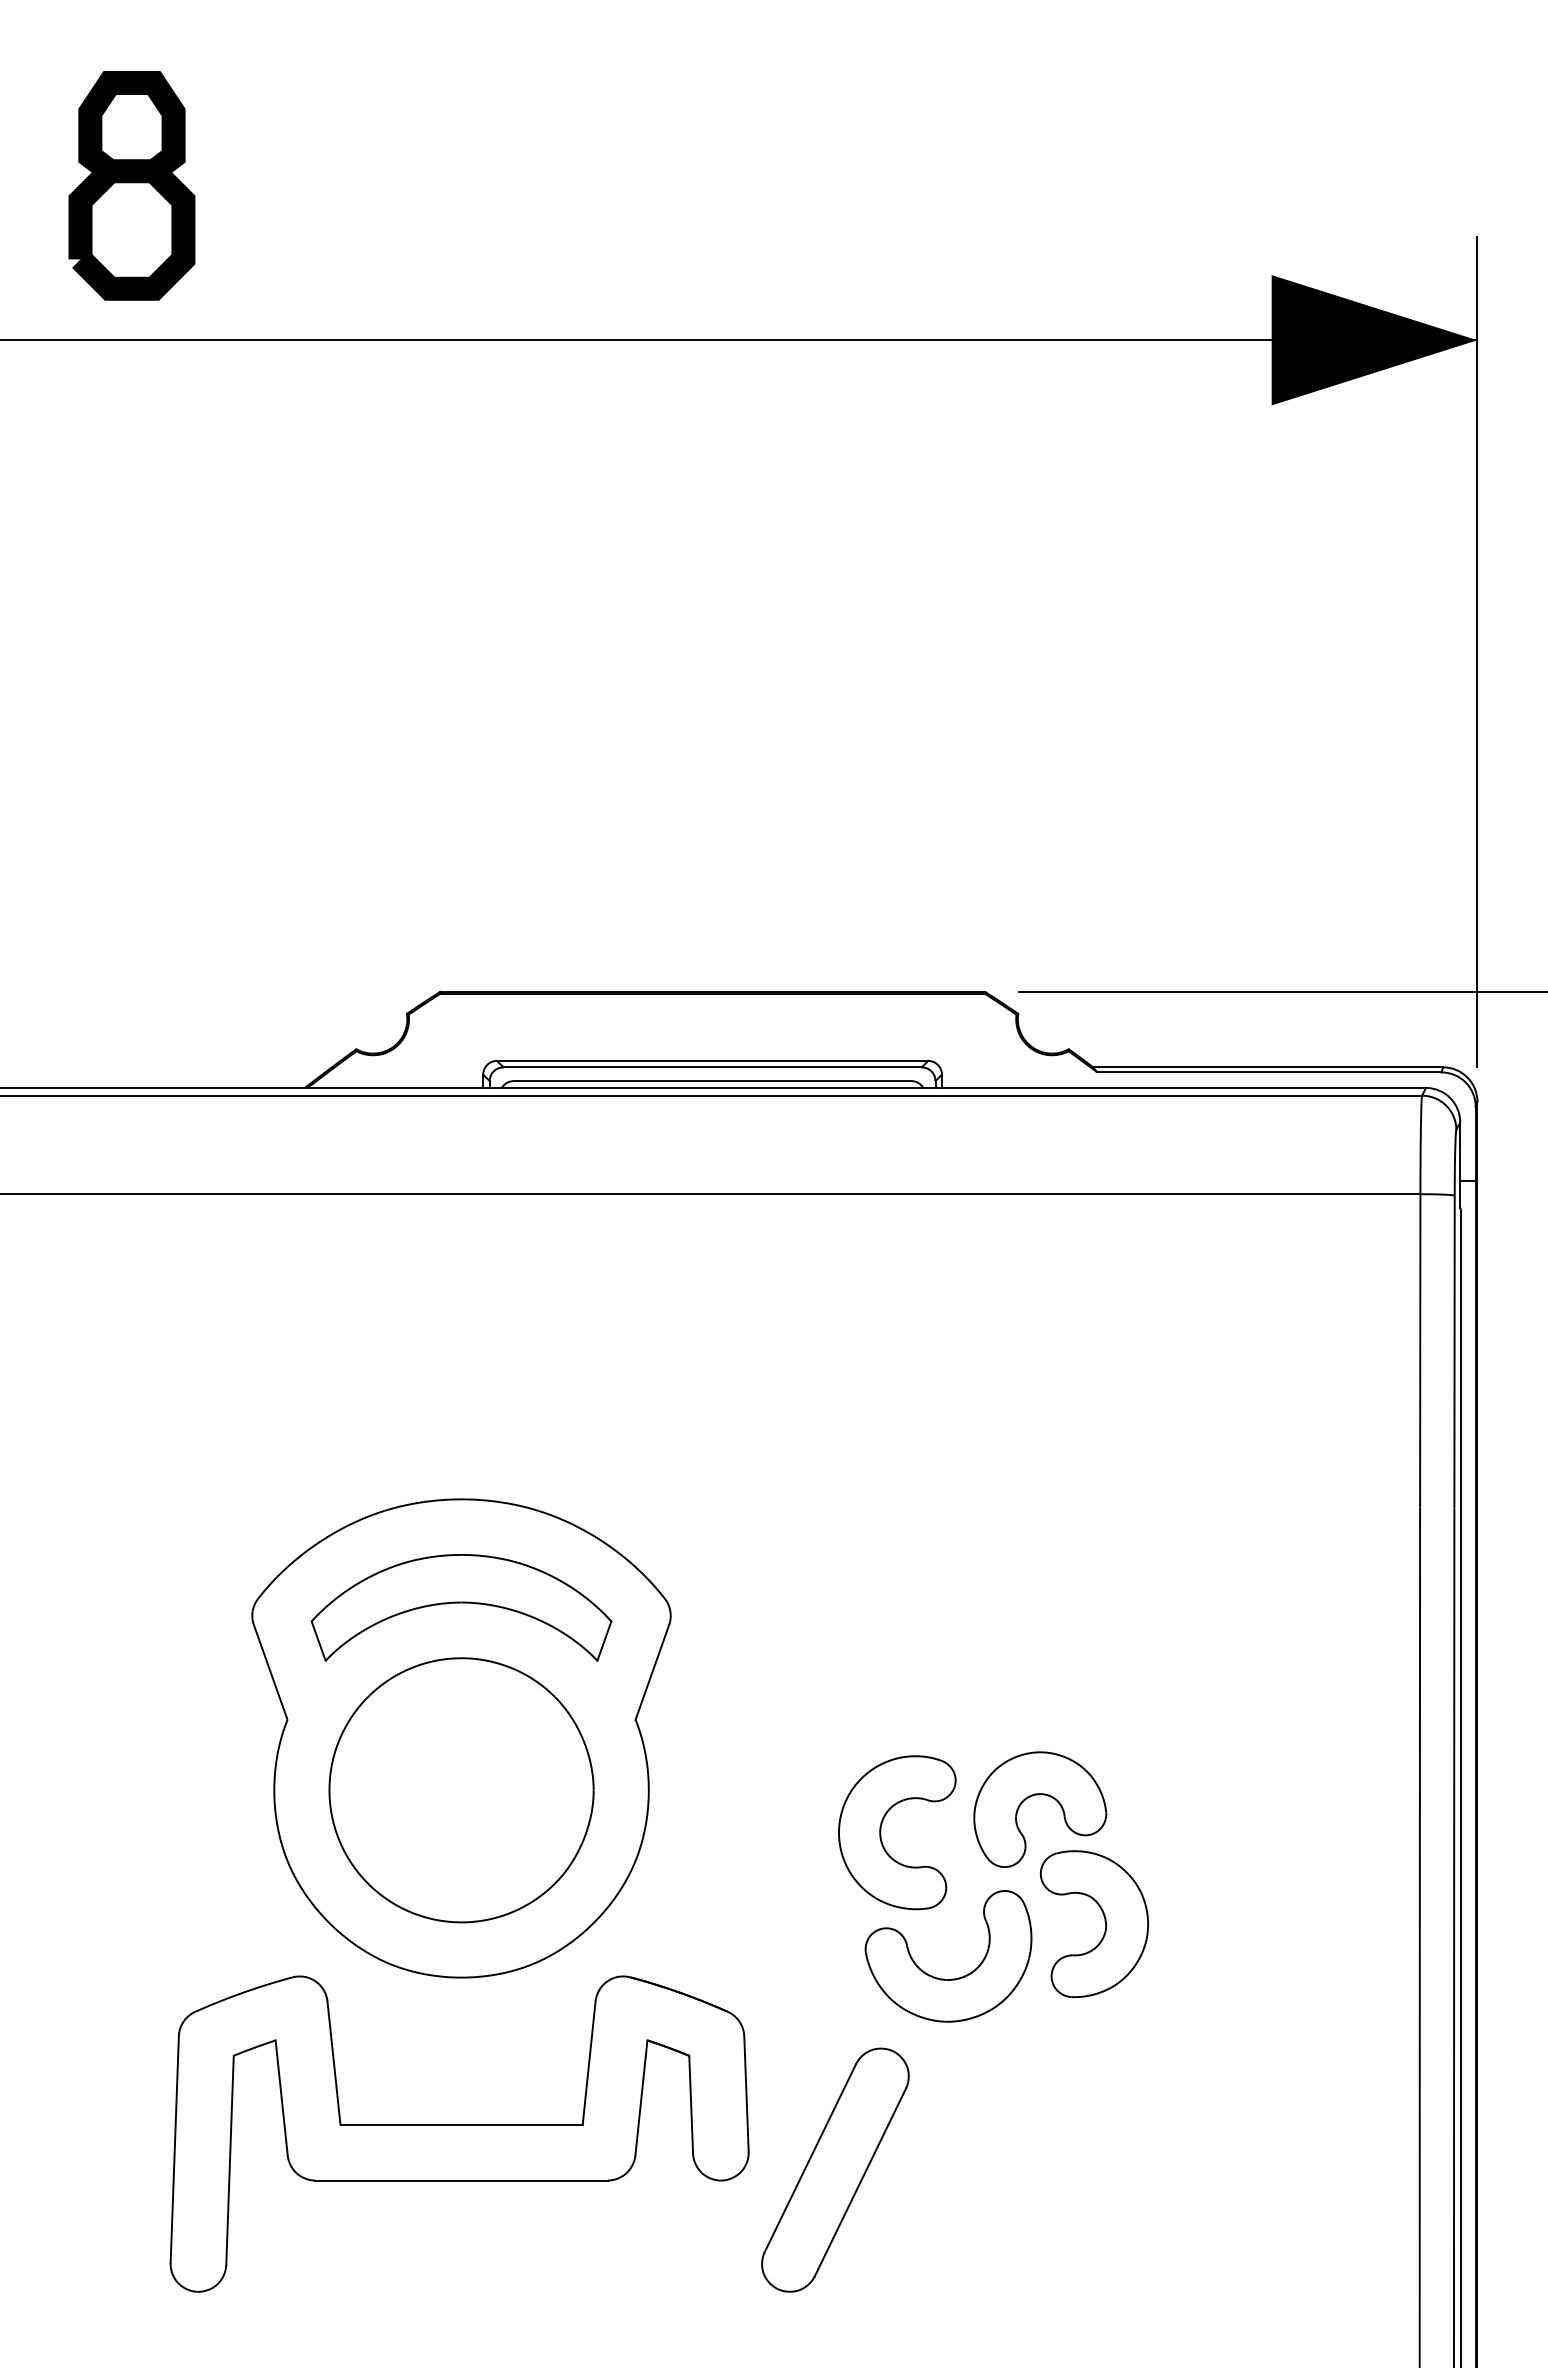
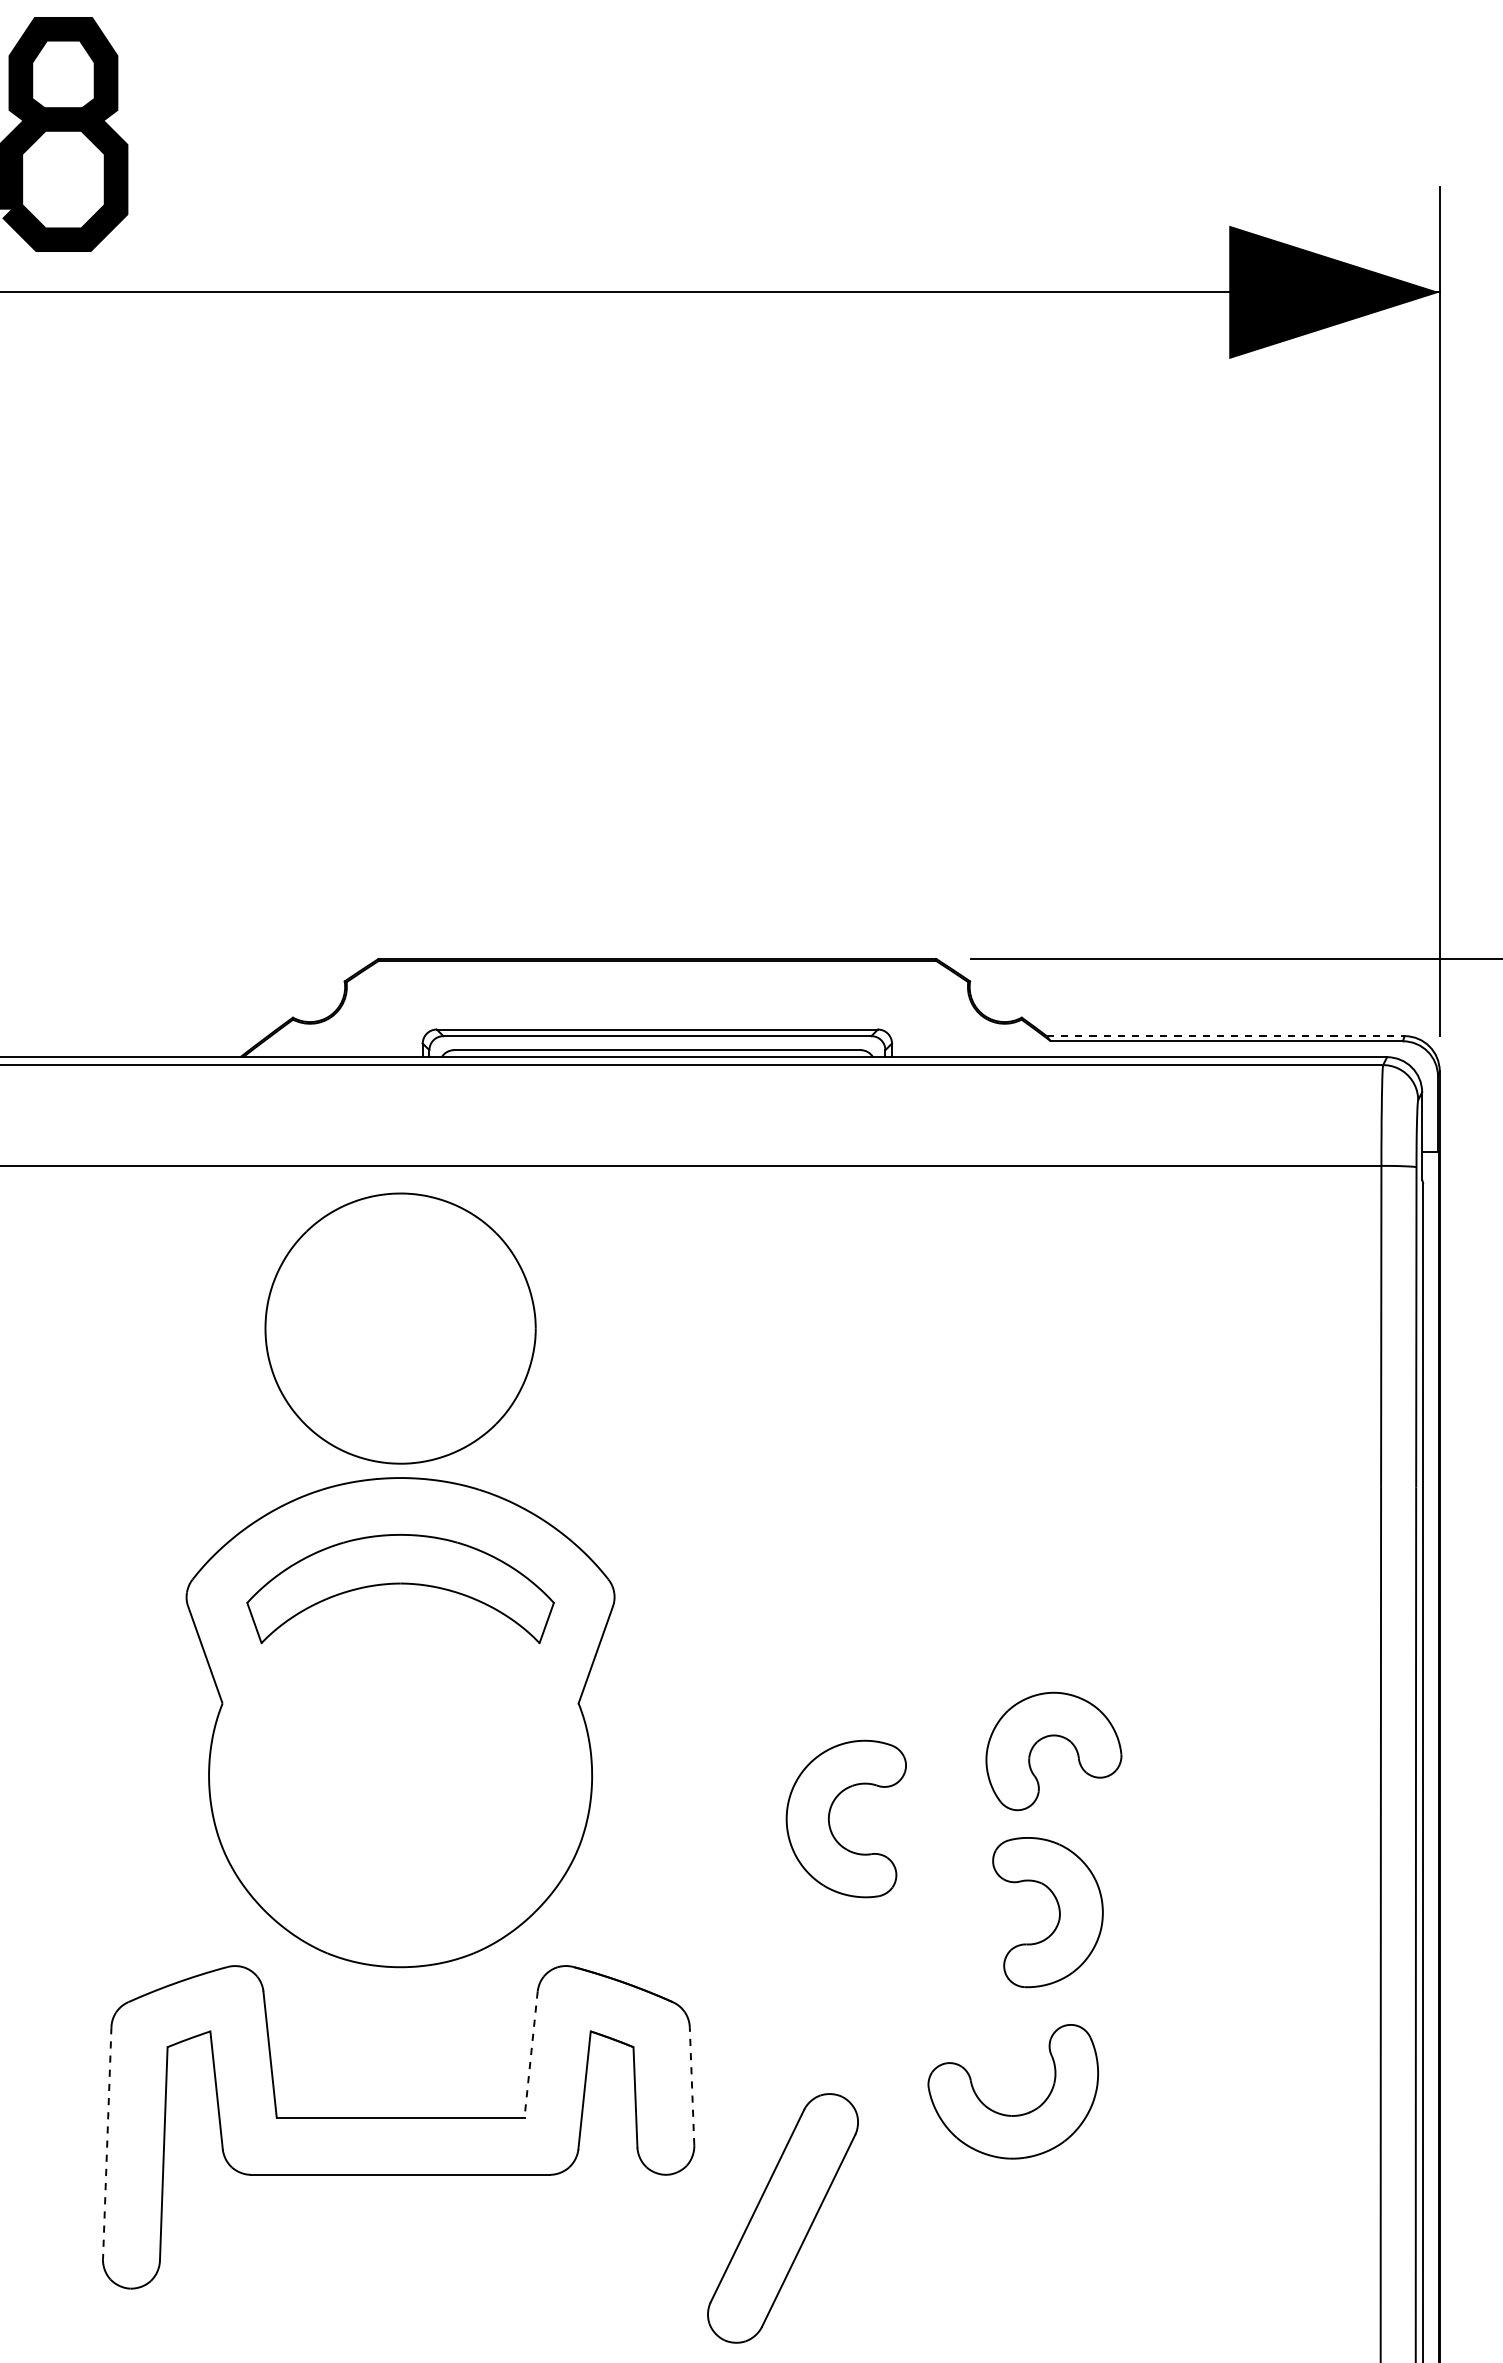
line: (1268, 1067) -> (1226, 1036), solid -> dashed
part: (461, 1790) -> (400, 1328), moved
part: (1042, 1795) -> (1056, 1736), moved
part: (952, 1978) -> (1017, 2114), moved
line: (589, 2063) -> (531, 2055), solid -> dashed
line: (746, 2093) -> (692, 2085), solid -> dashed
line: (174, 2150) -> (106, 2144), solid -> dashed
part: (835, 2169) -> (783, 2217), moved

